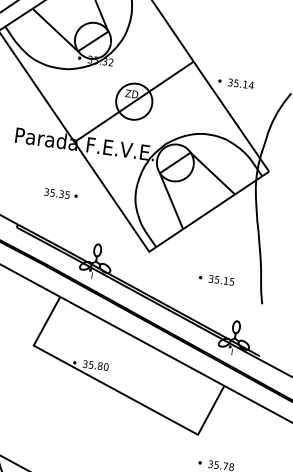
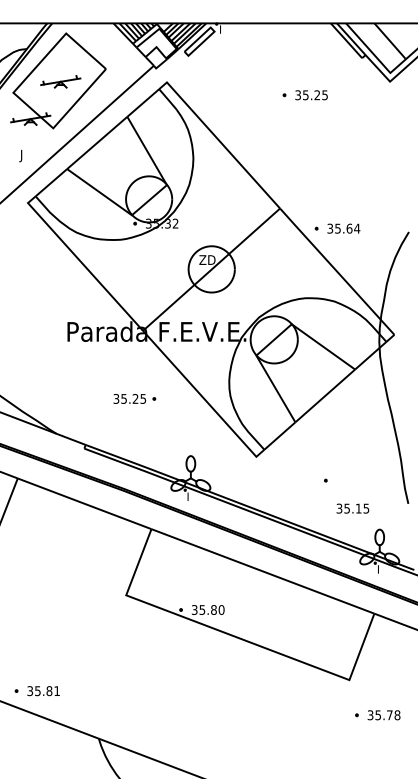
text: (245, 84) -> (349, 228), 35.14 -> 35.64
text: (61, 193) -> (135, 398), 35.35 -> 35.25
text: (221, 280) -> (352, 508), moved

